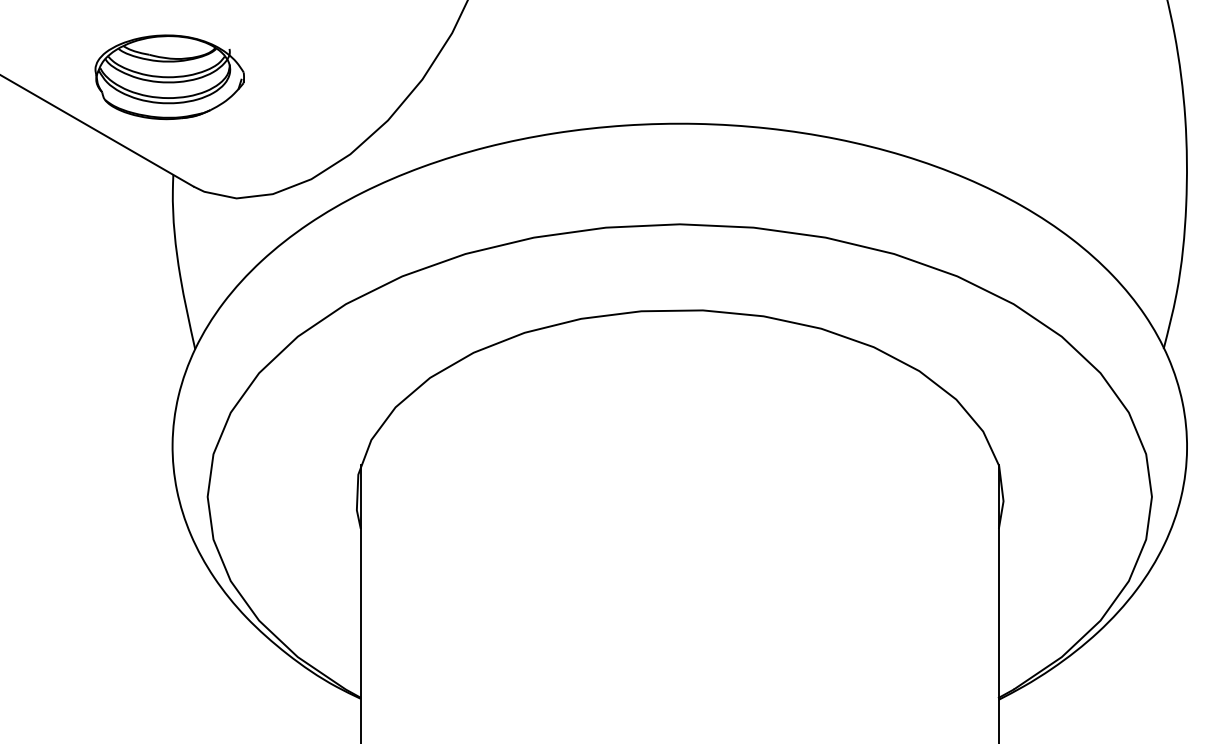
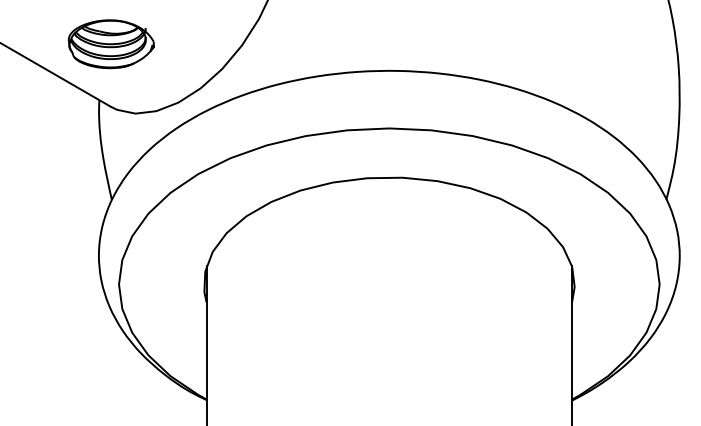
part: (168, 77) -> (110, 44), moved

